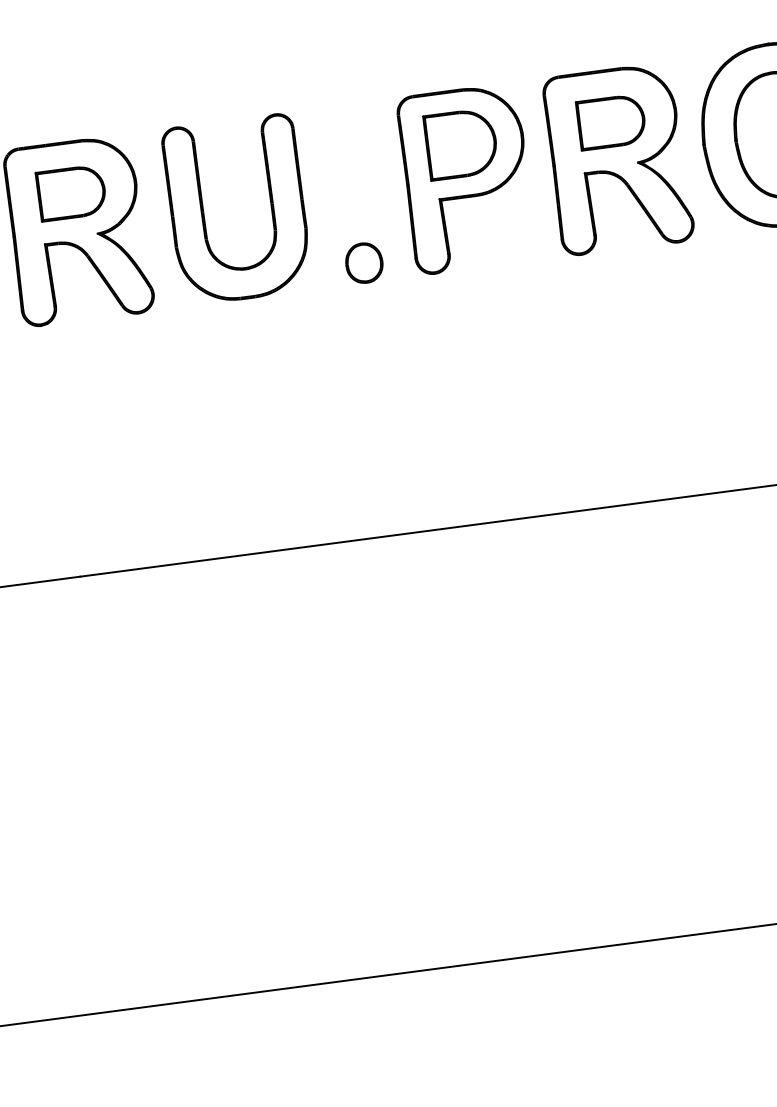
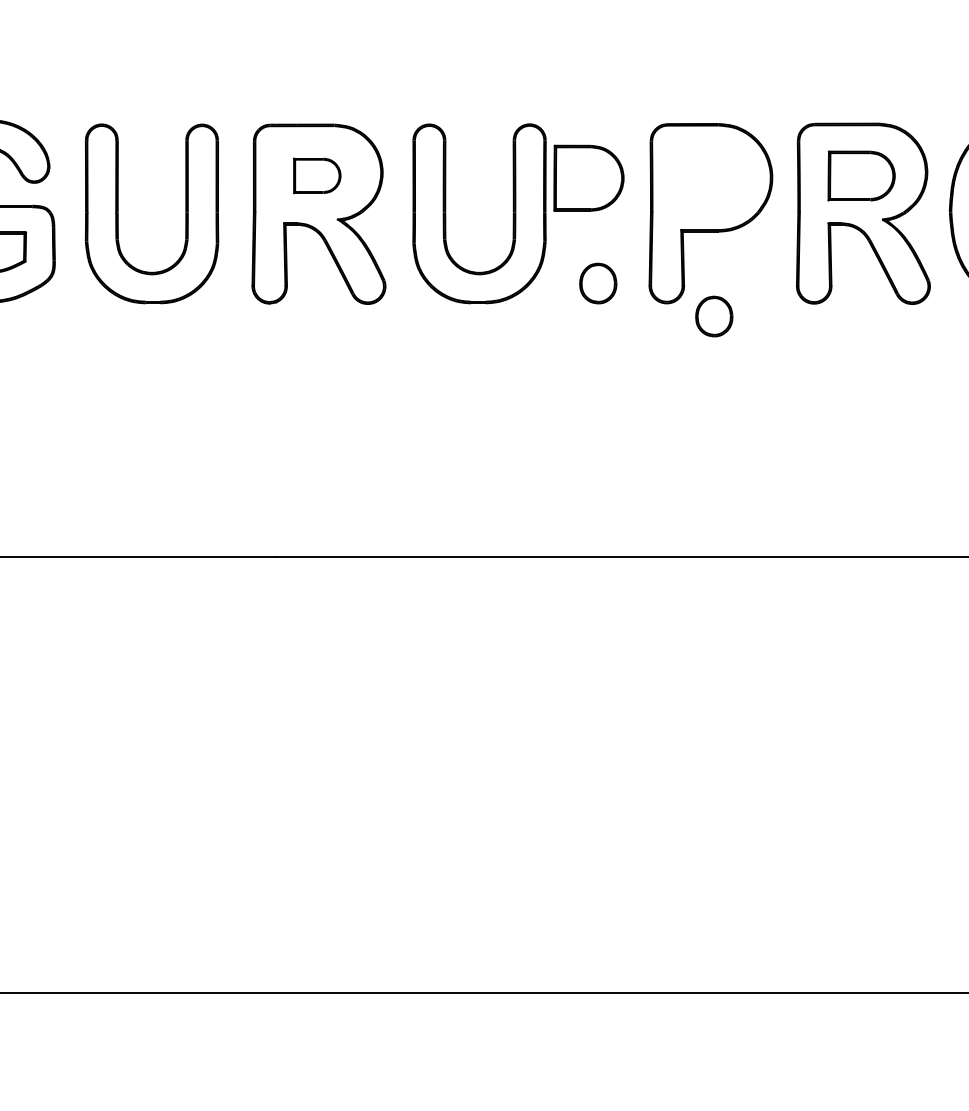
part: (460, 143) -> (588, 177), moved
part: (71, 192) -> (317, 175), size x0.7
part: (483, 280) -> (714, 316), added

